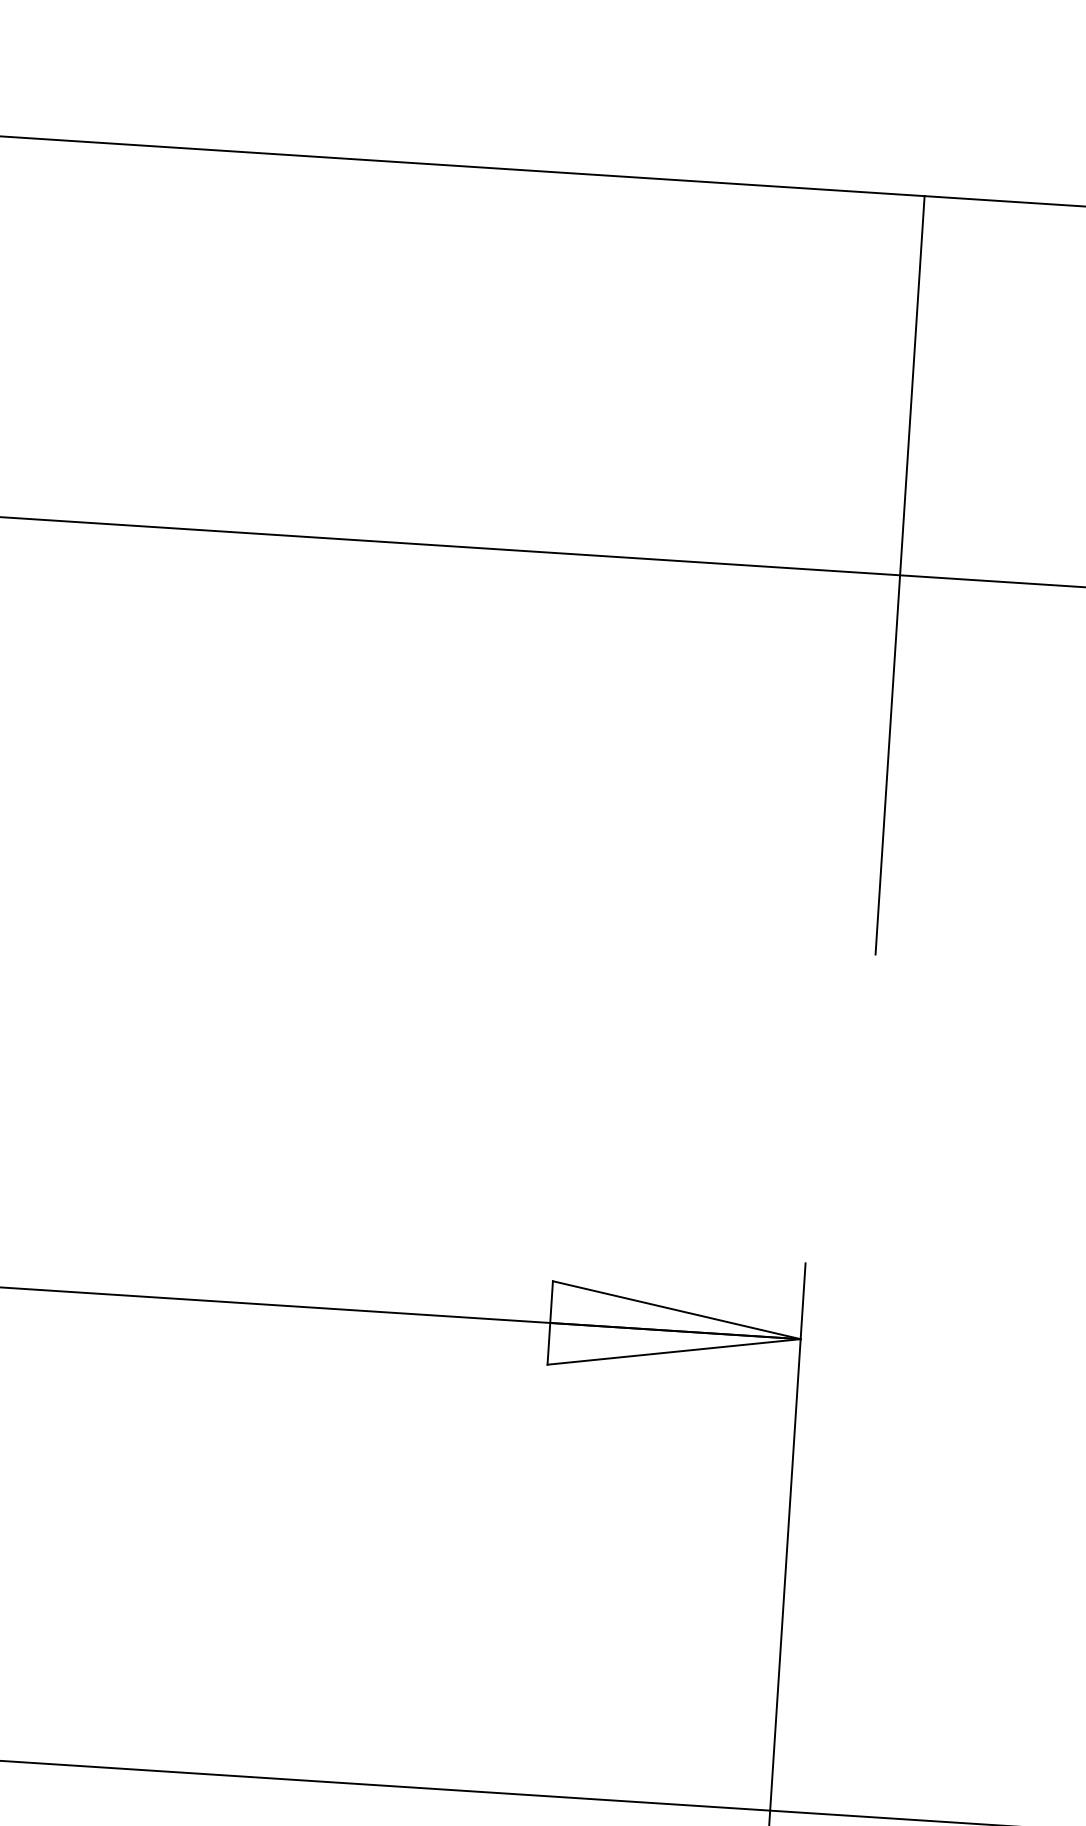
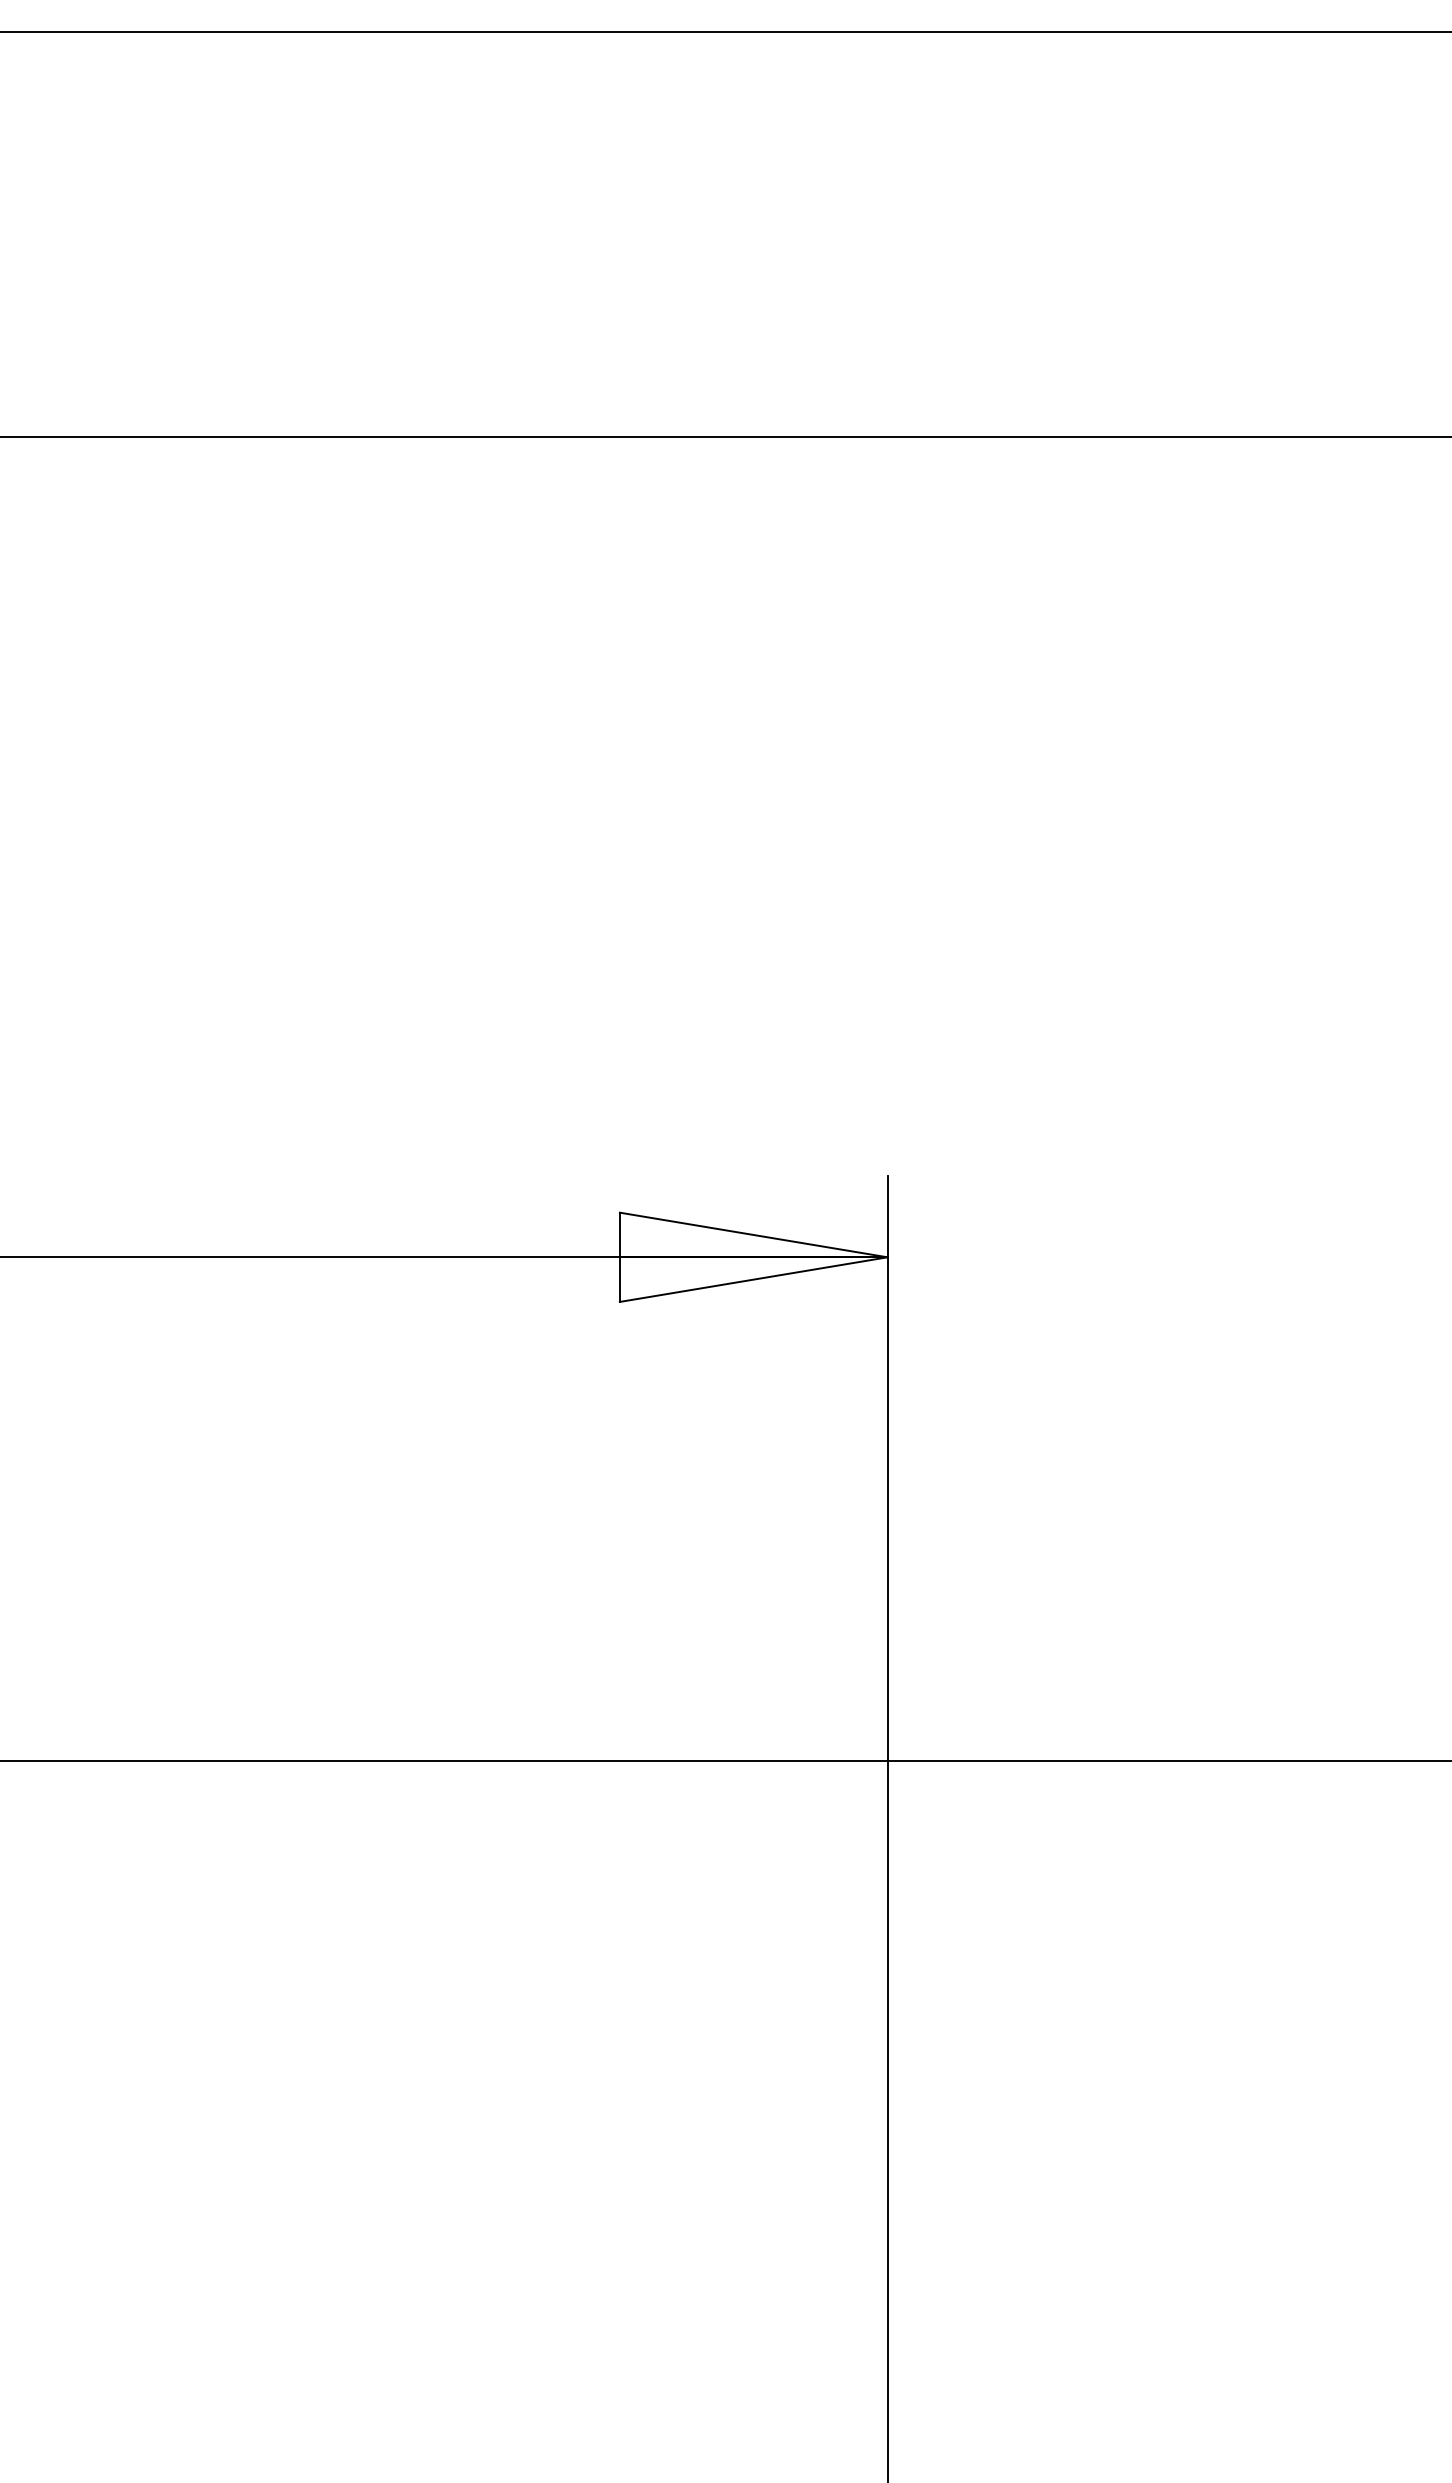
line: (899, 574) -> (940, 436), removed

